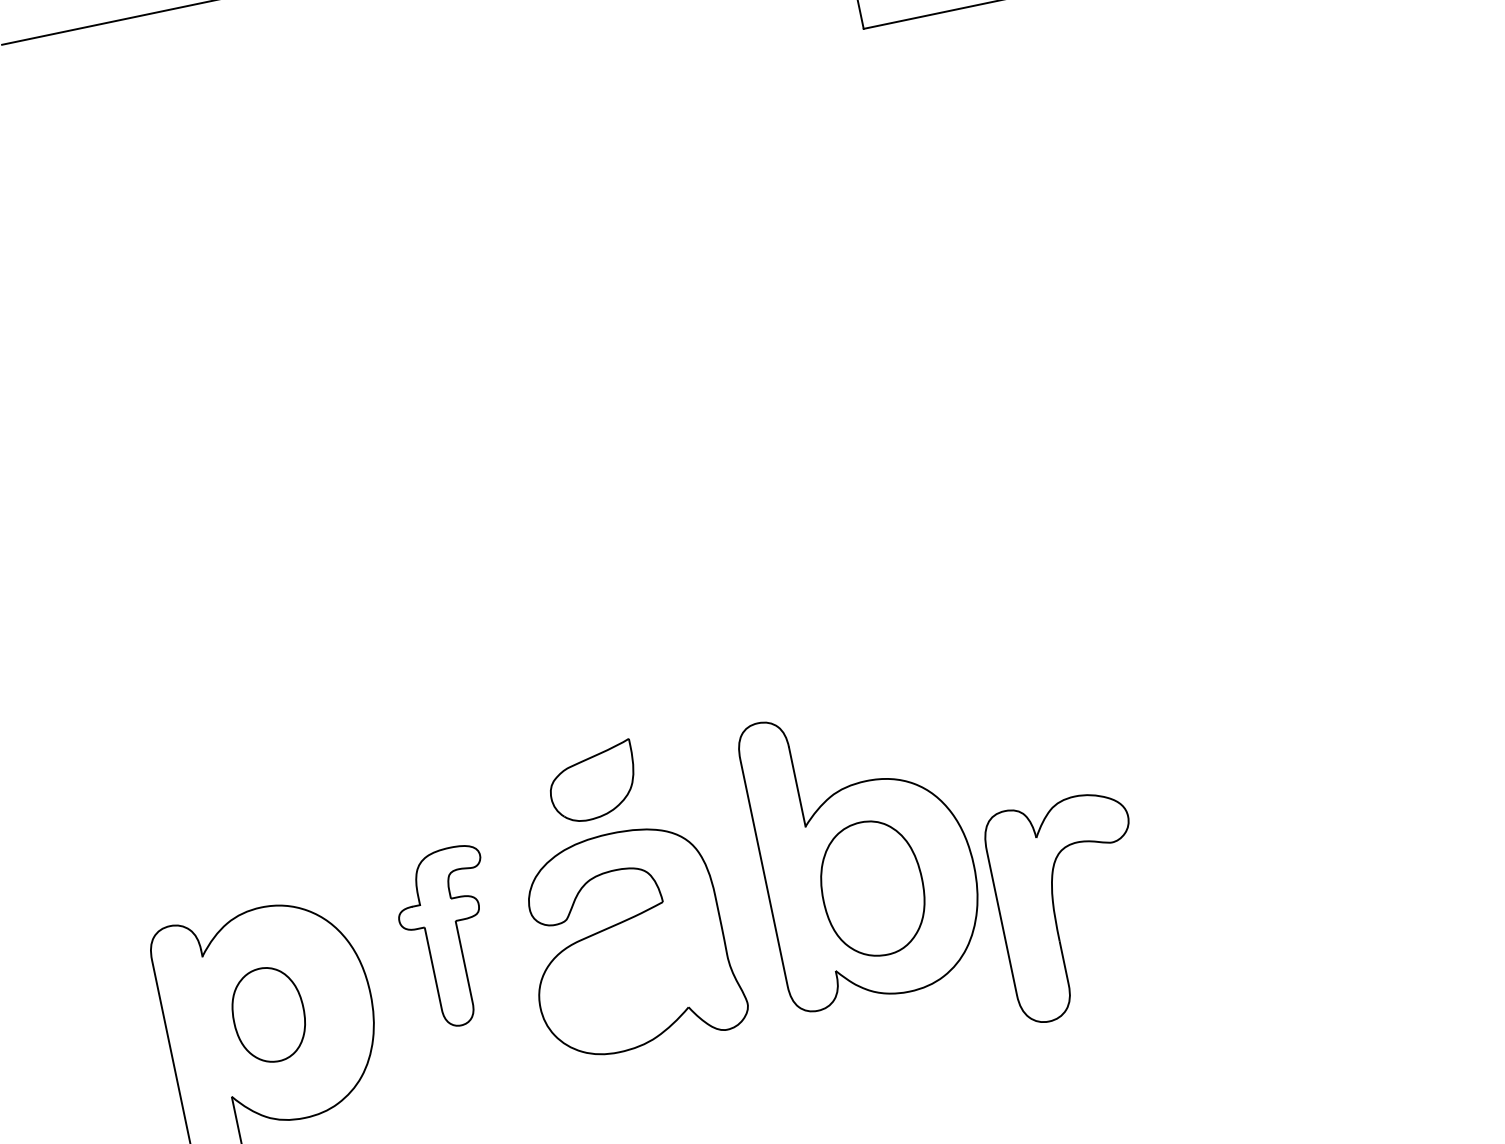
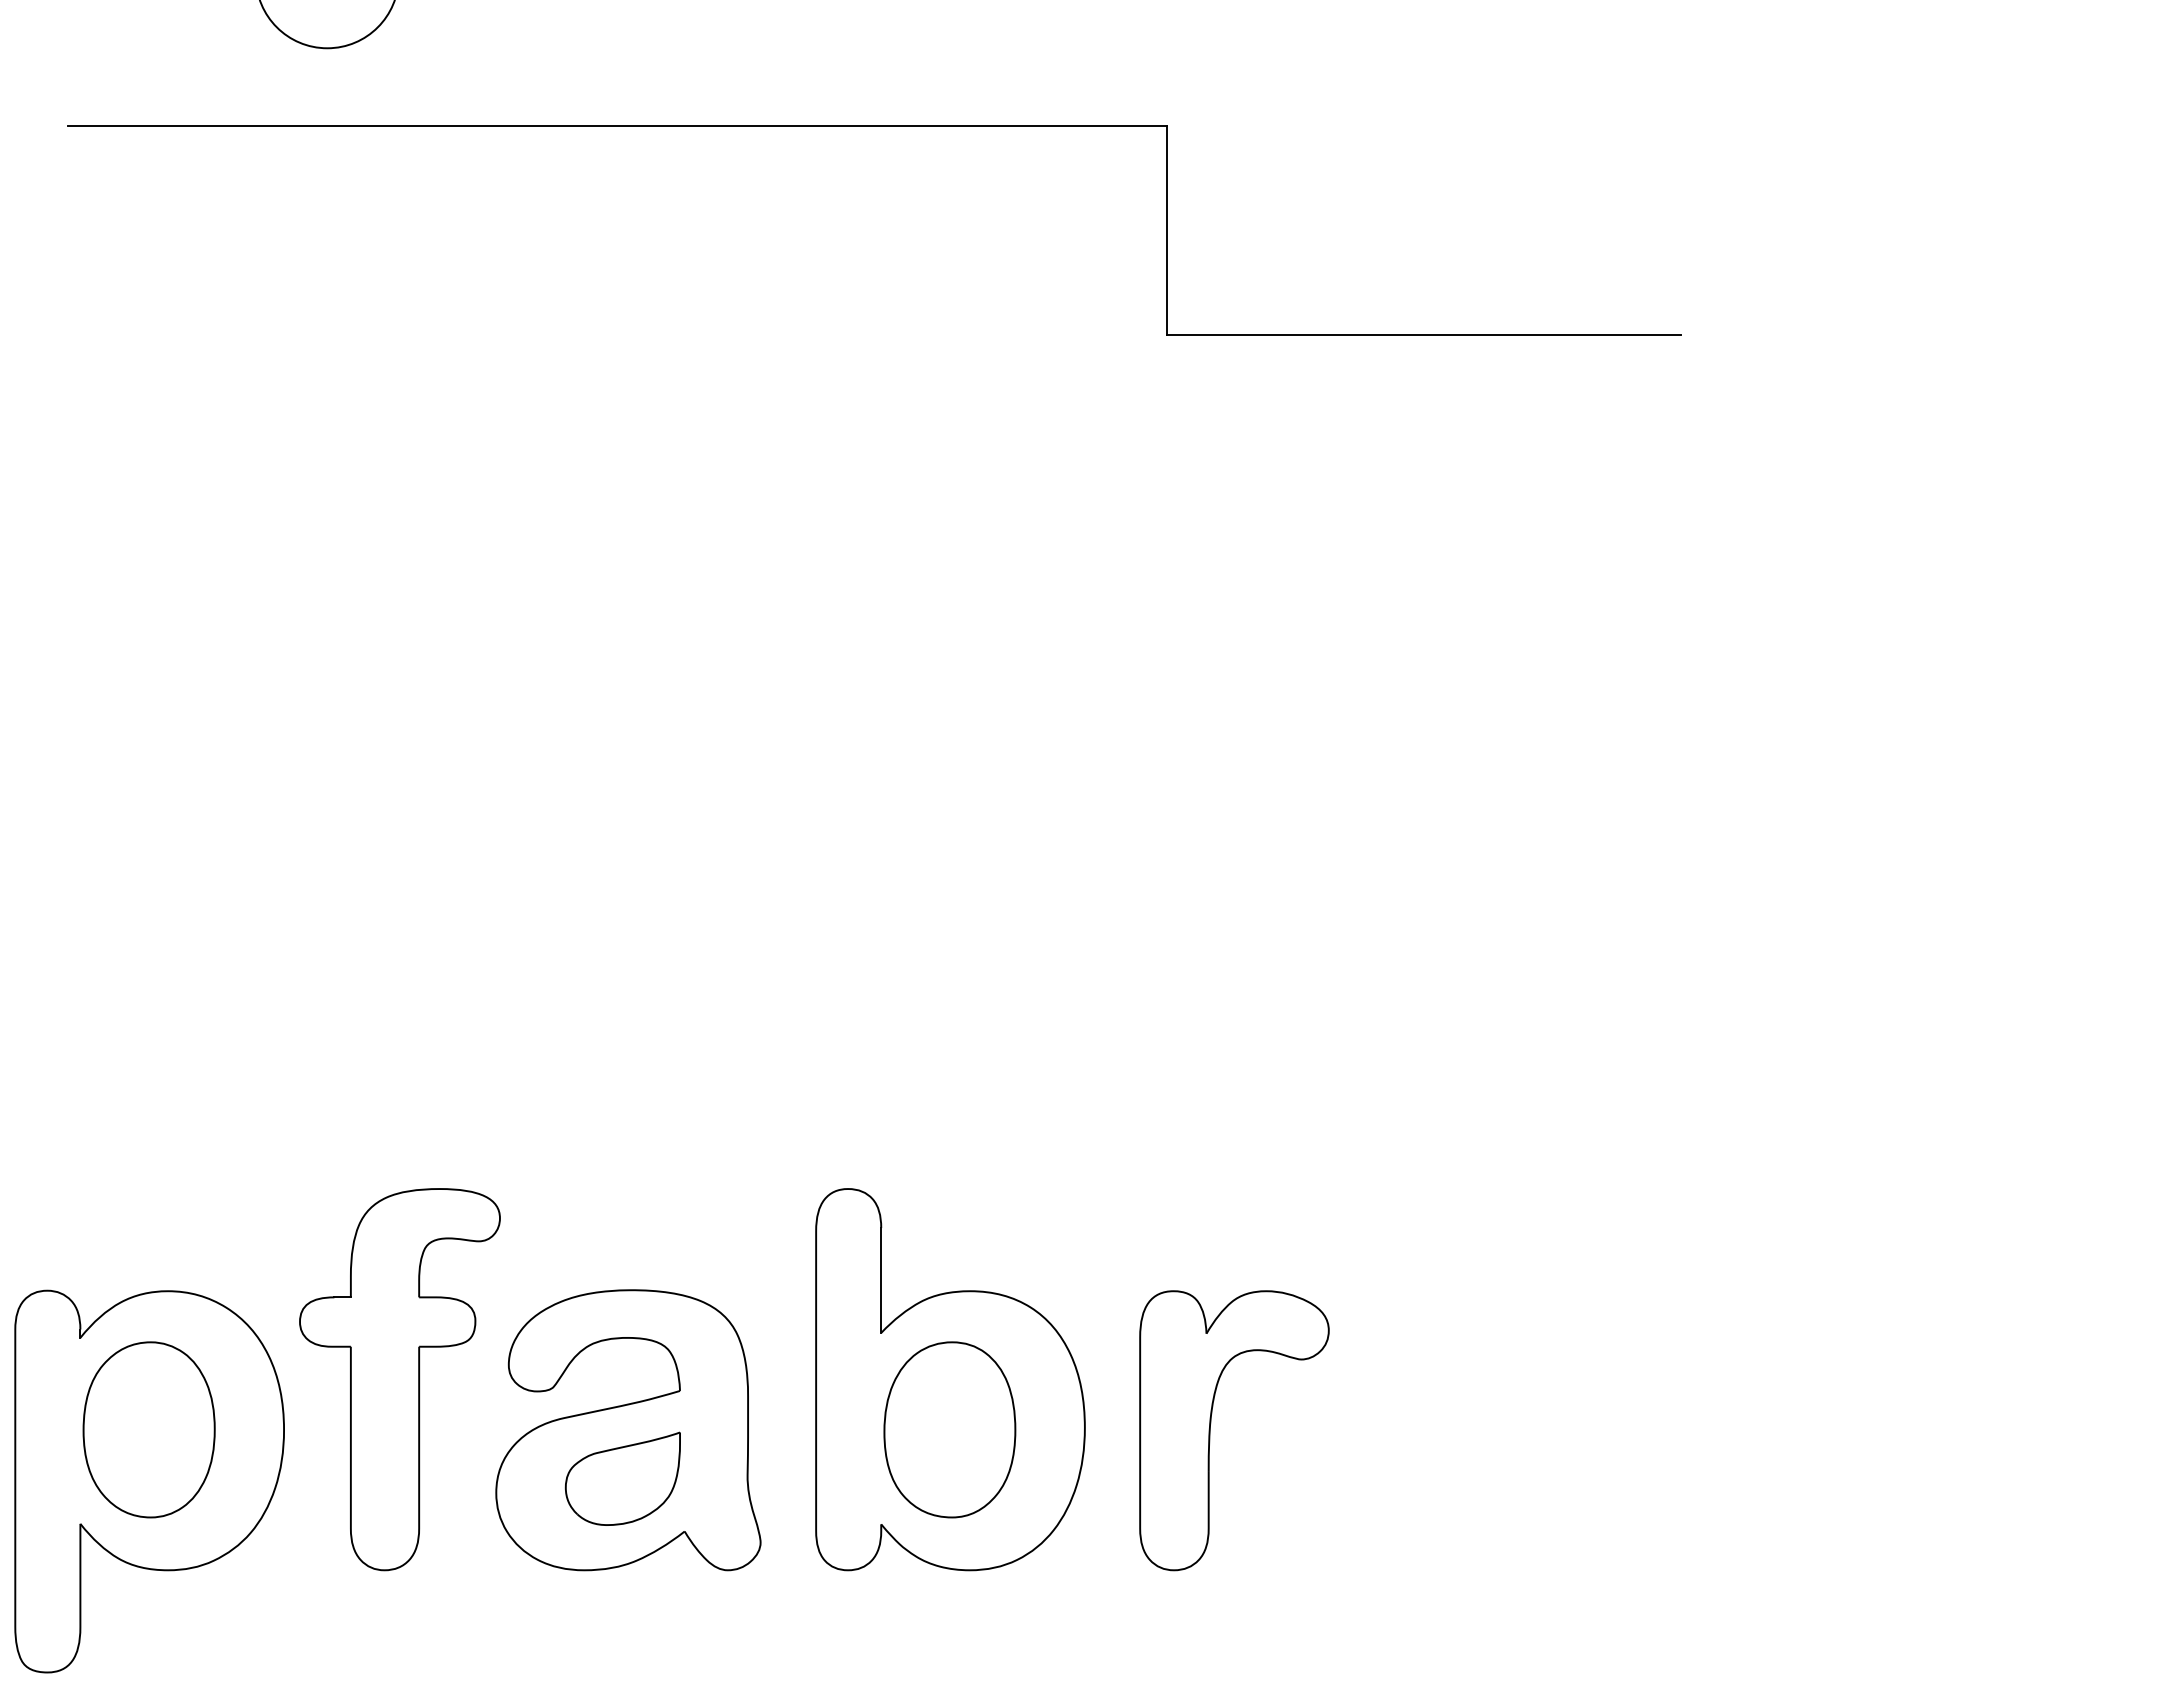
part: (592, 782) -> (622, 1478), moved
part: (1054, 910) -> (1210, 1430), moved
part: (449, 937) -> (399, 1379), size x1.67
part: (268, 1014) -> (148, 1429), size x1.43

